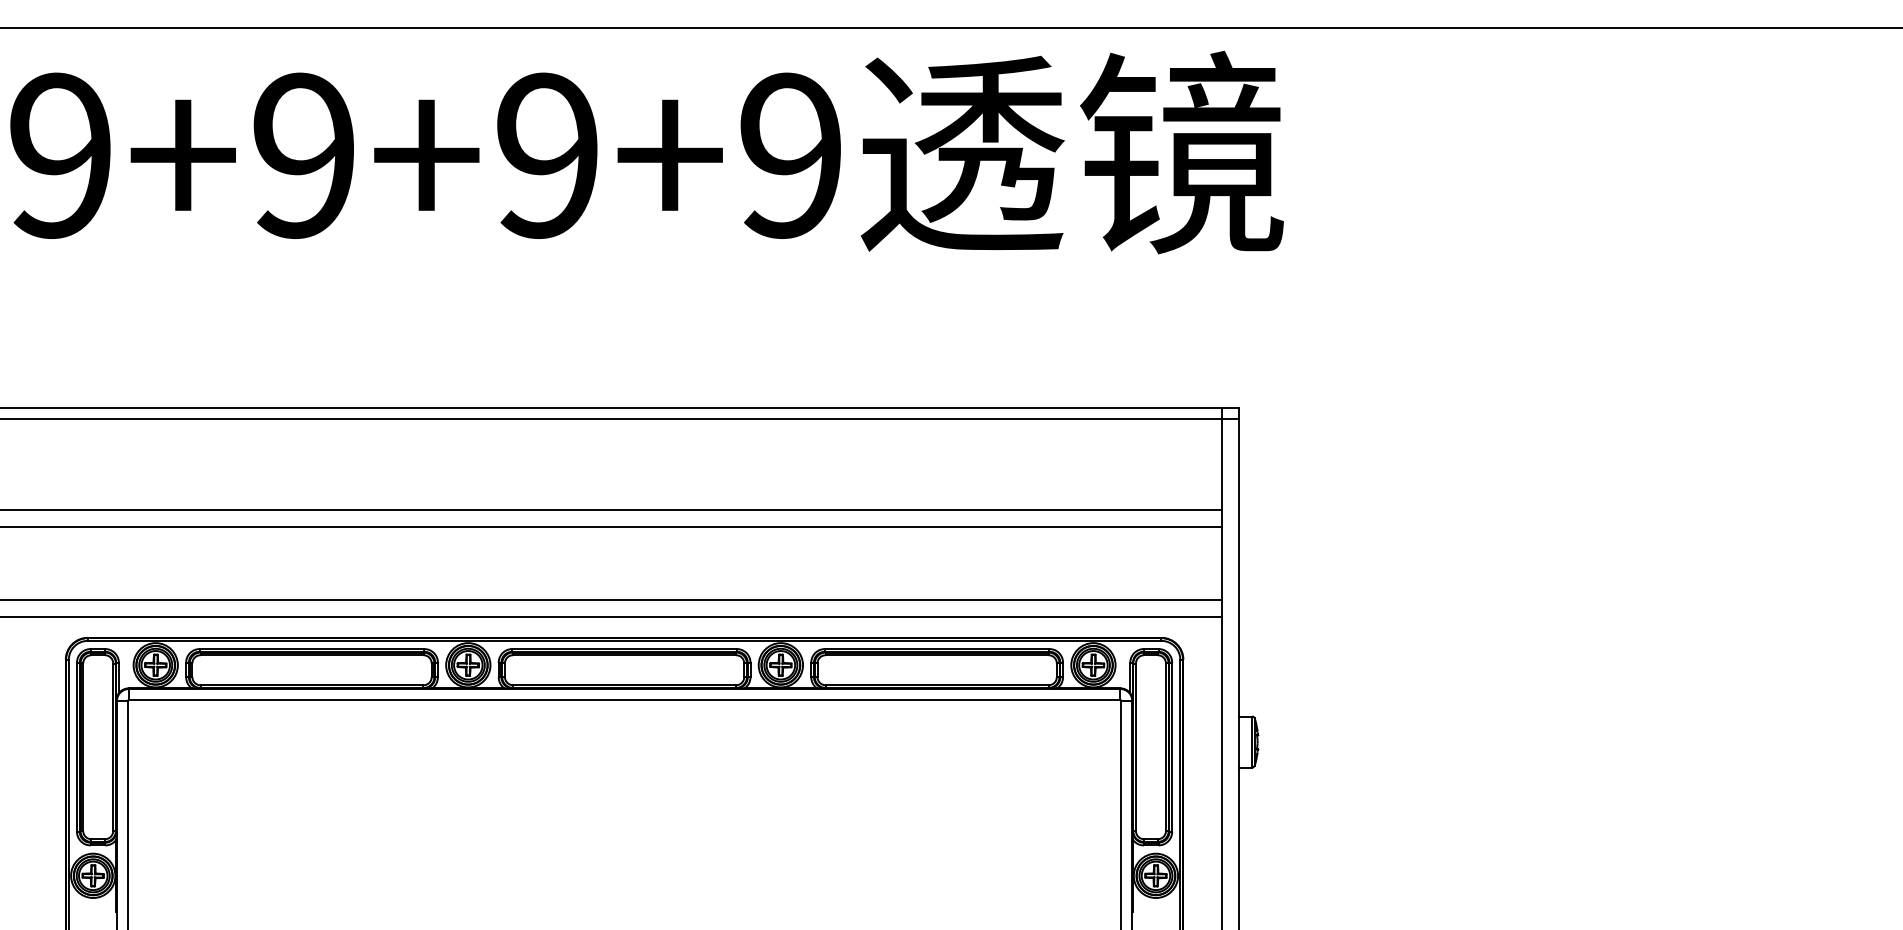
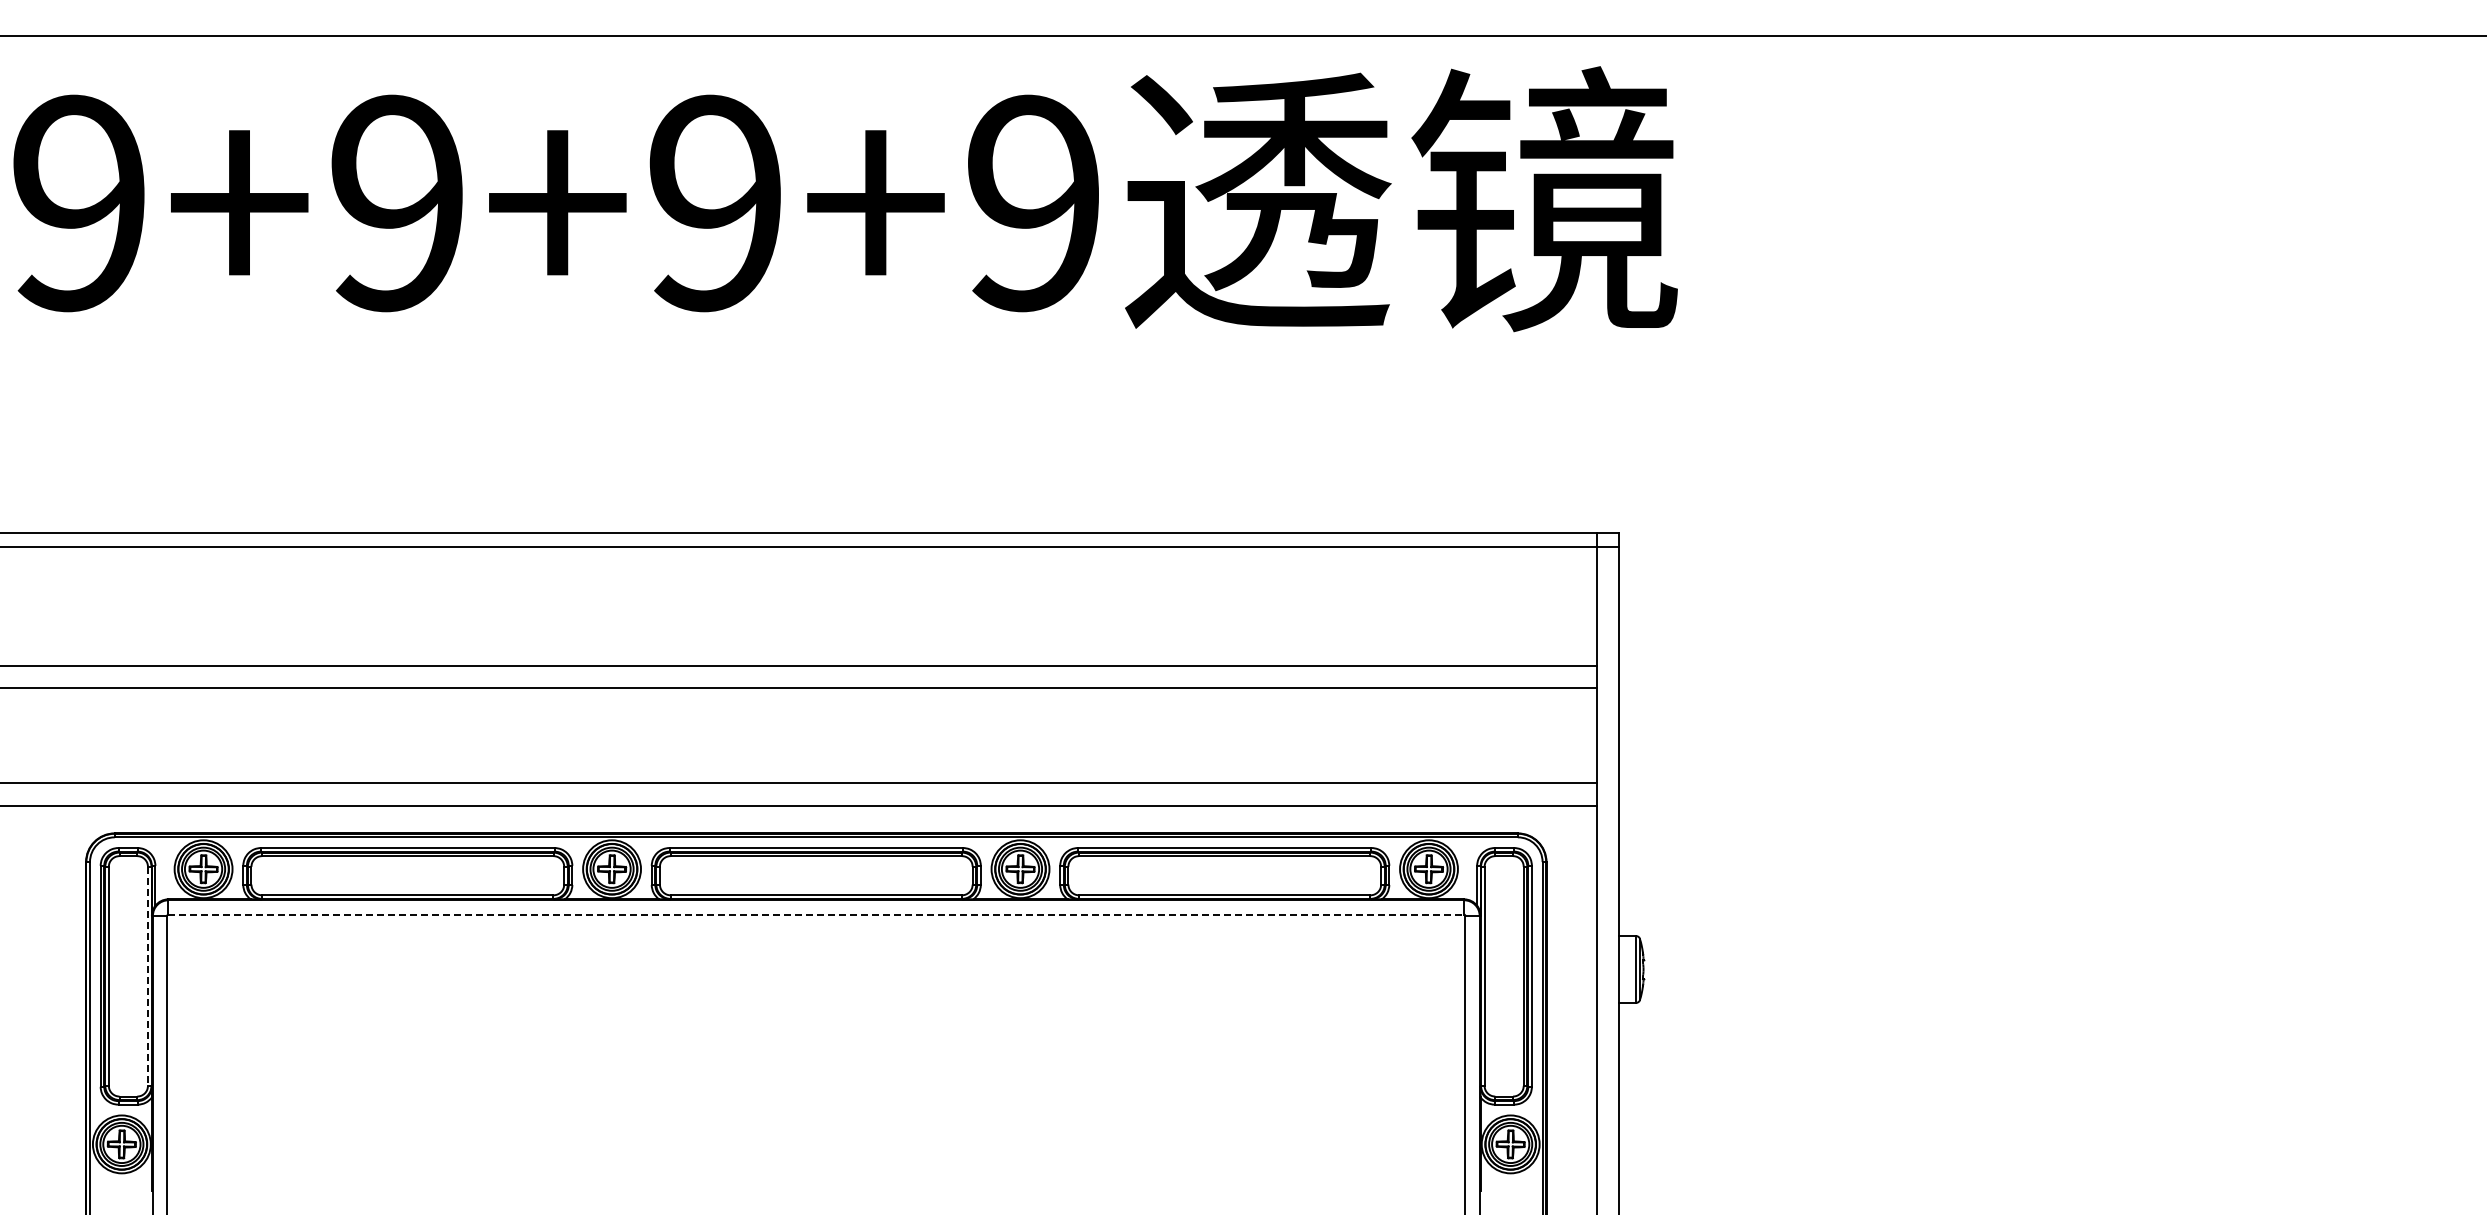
line: (624, 699) -> (816, 914), solid -> dashed
line: (112, 747) -> (147, 976), solid -> dashed

